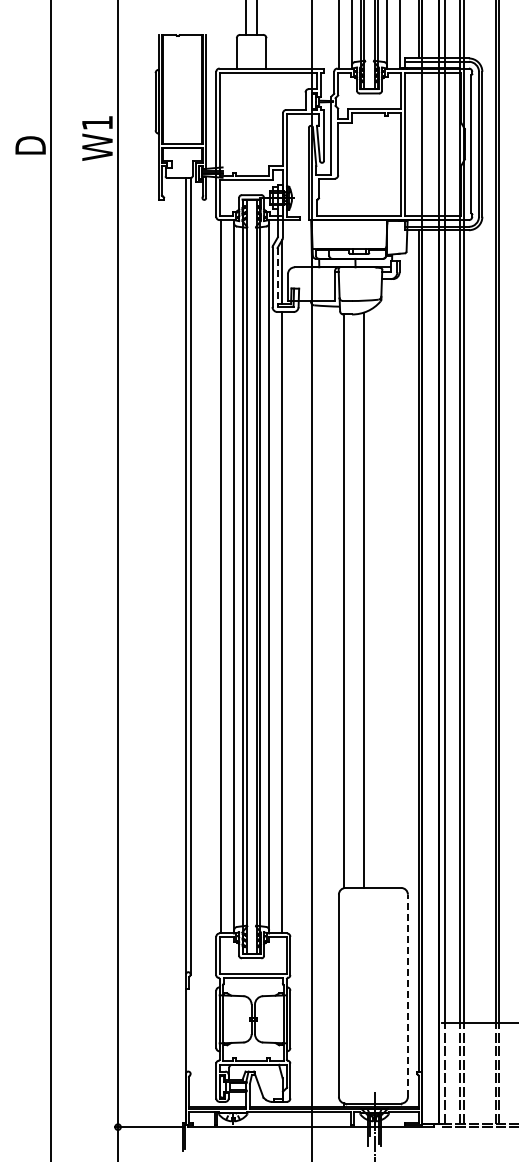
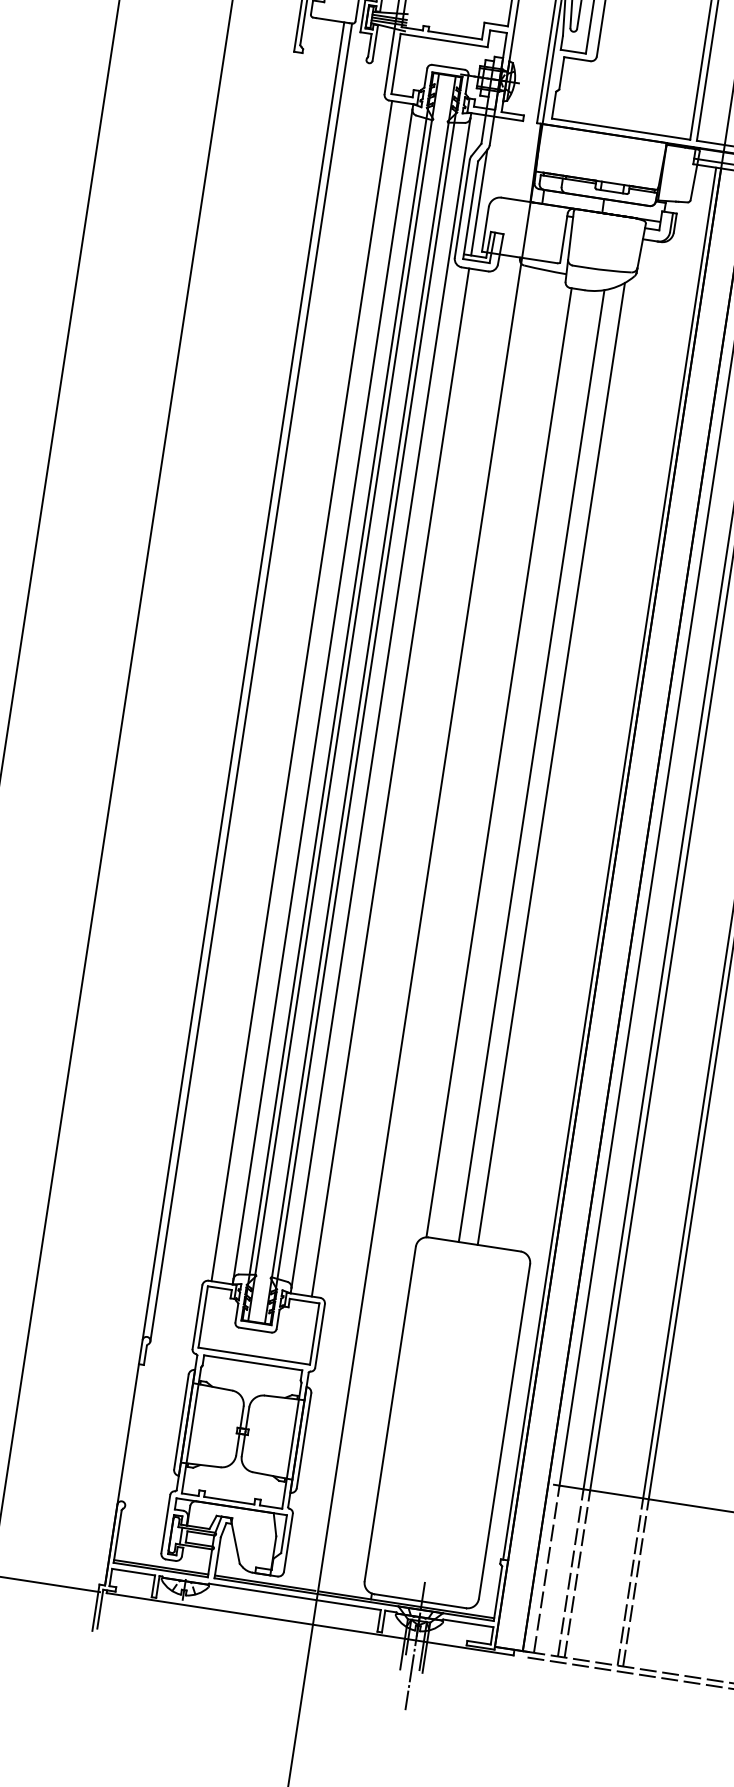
line: (277, 277) -> (470, 210), dashed -> solid
line: (375, 596) -> (551, 762), added
line: (407, 995) -> (503, 1431), dashed -> solid

